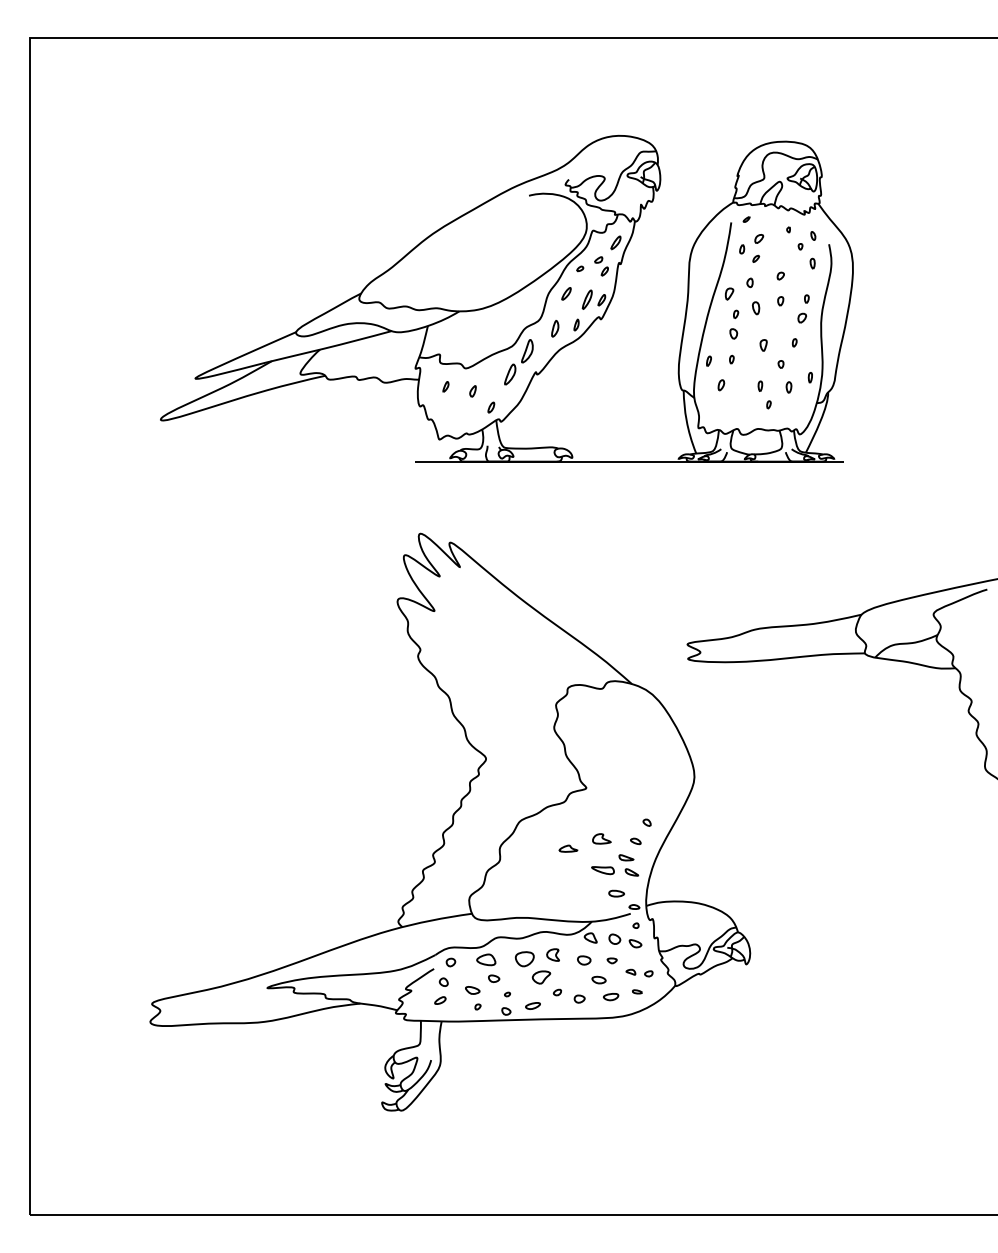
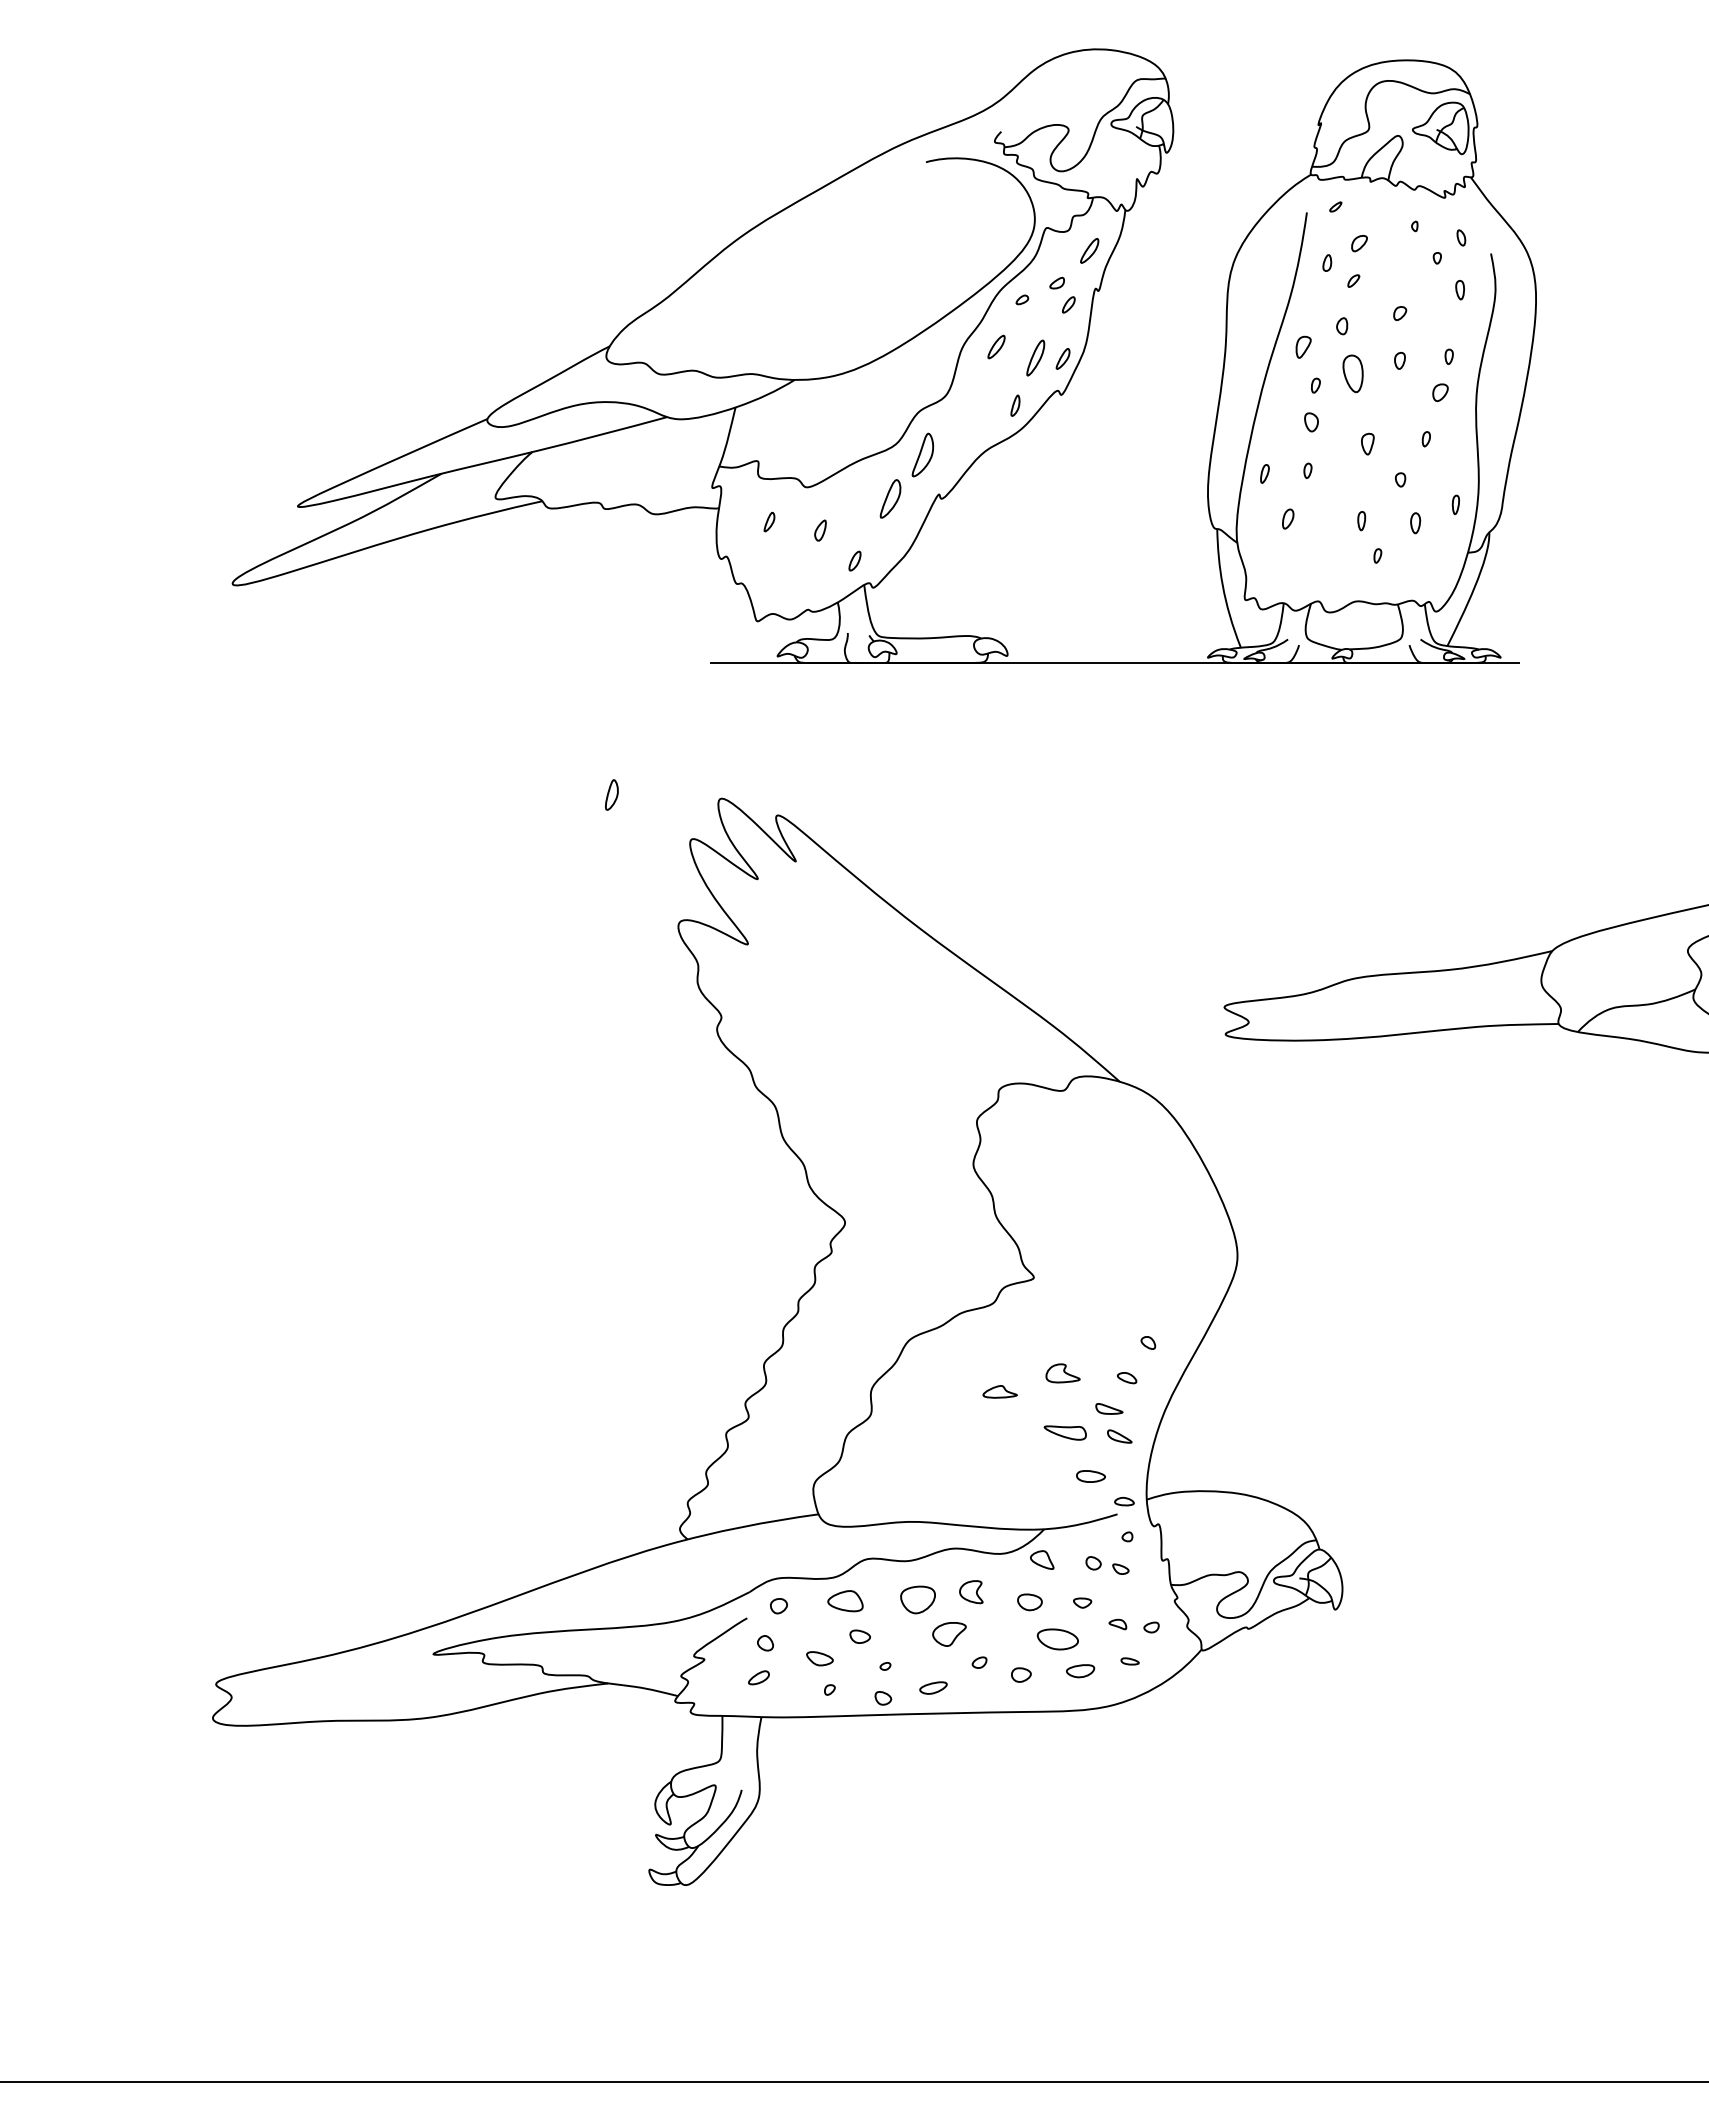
part: (756, 308) -> (1354, 374), size x1.6
part: (555, 328) -> (612, 794), moved
part: (625, 940) -> (1107, 1564), size x0.7
part: (598, 979) -> (1056, 1638), size x1.6

